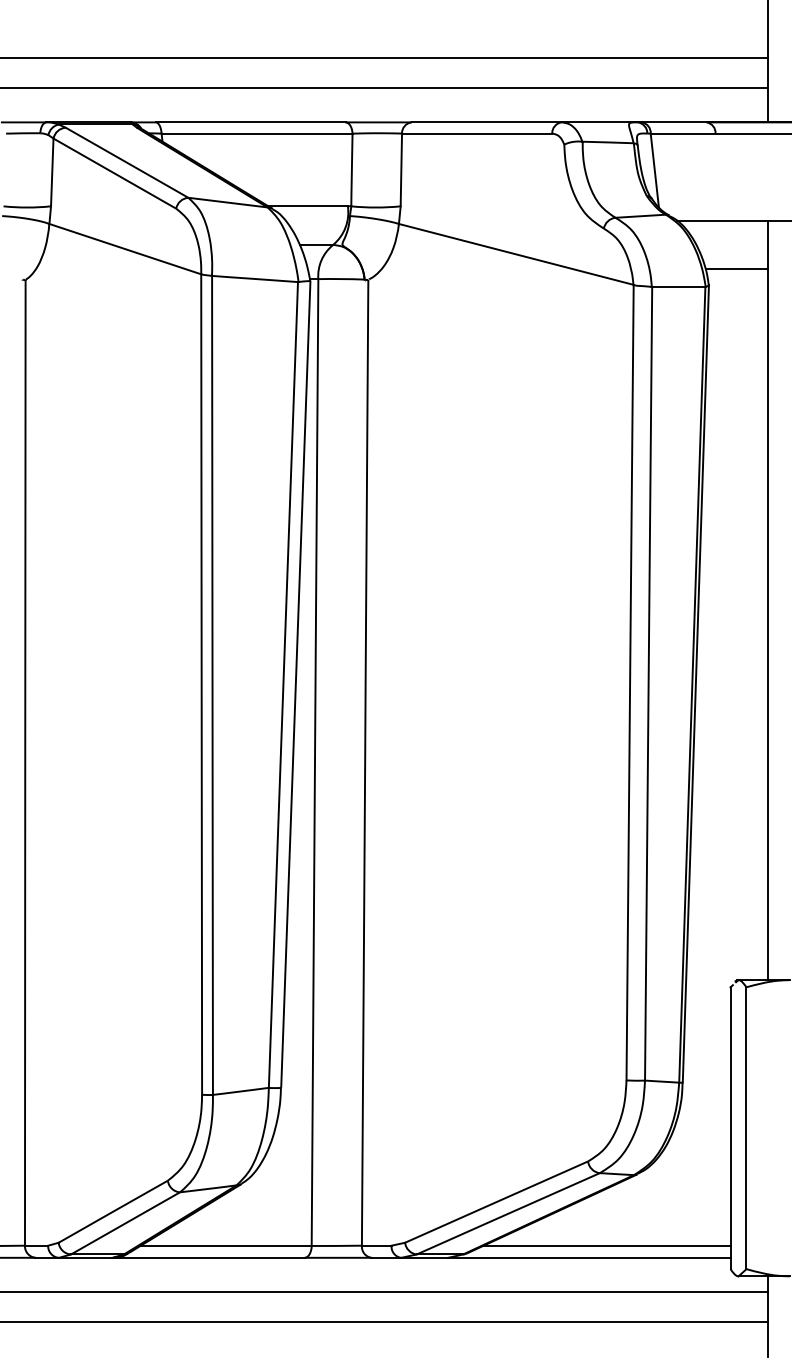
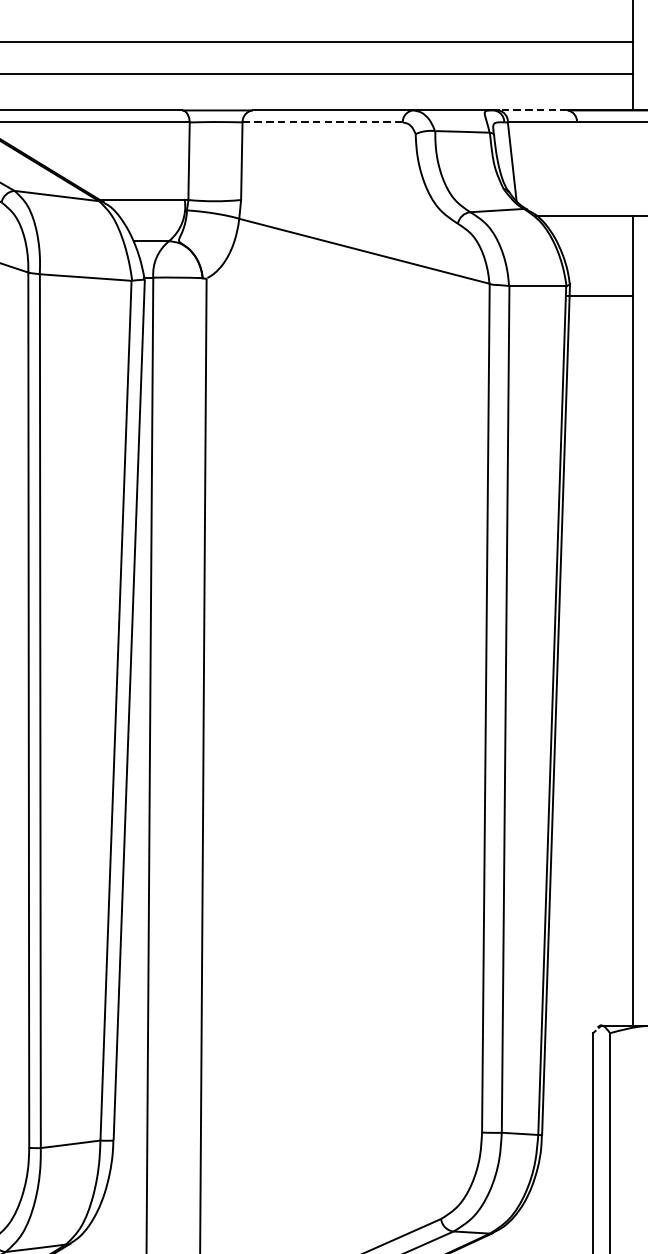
line: (673, 122) -> (532, 110), solid -> dashed
line: (477, 133) -> (323, 122), solid -> dashed
line: (737, 268) -> (600, 296), moved

